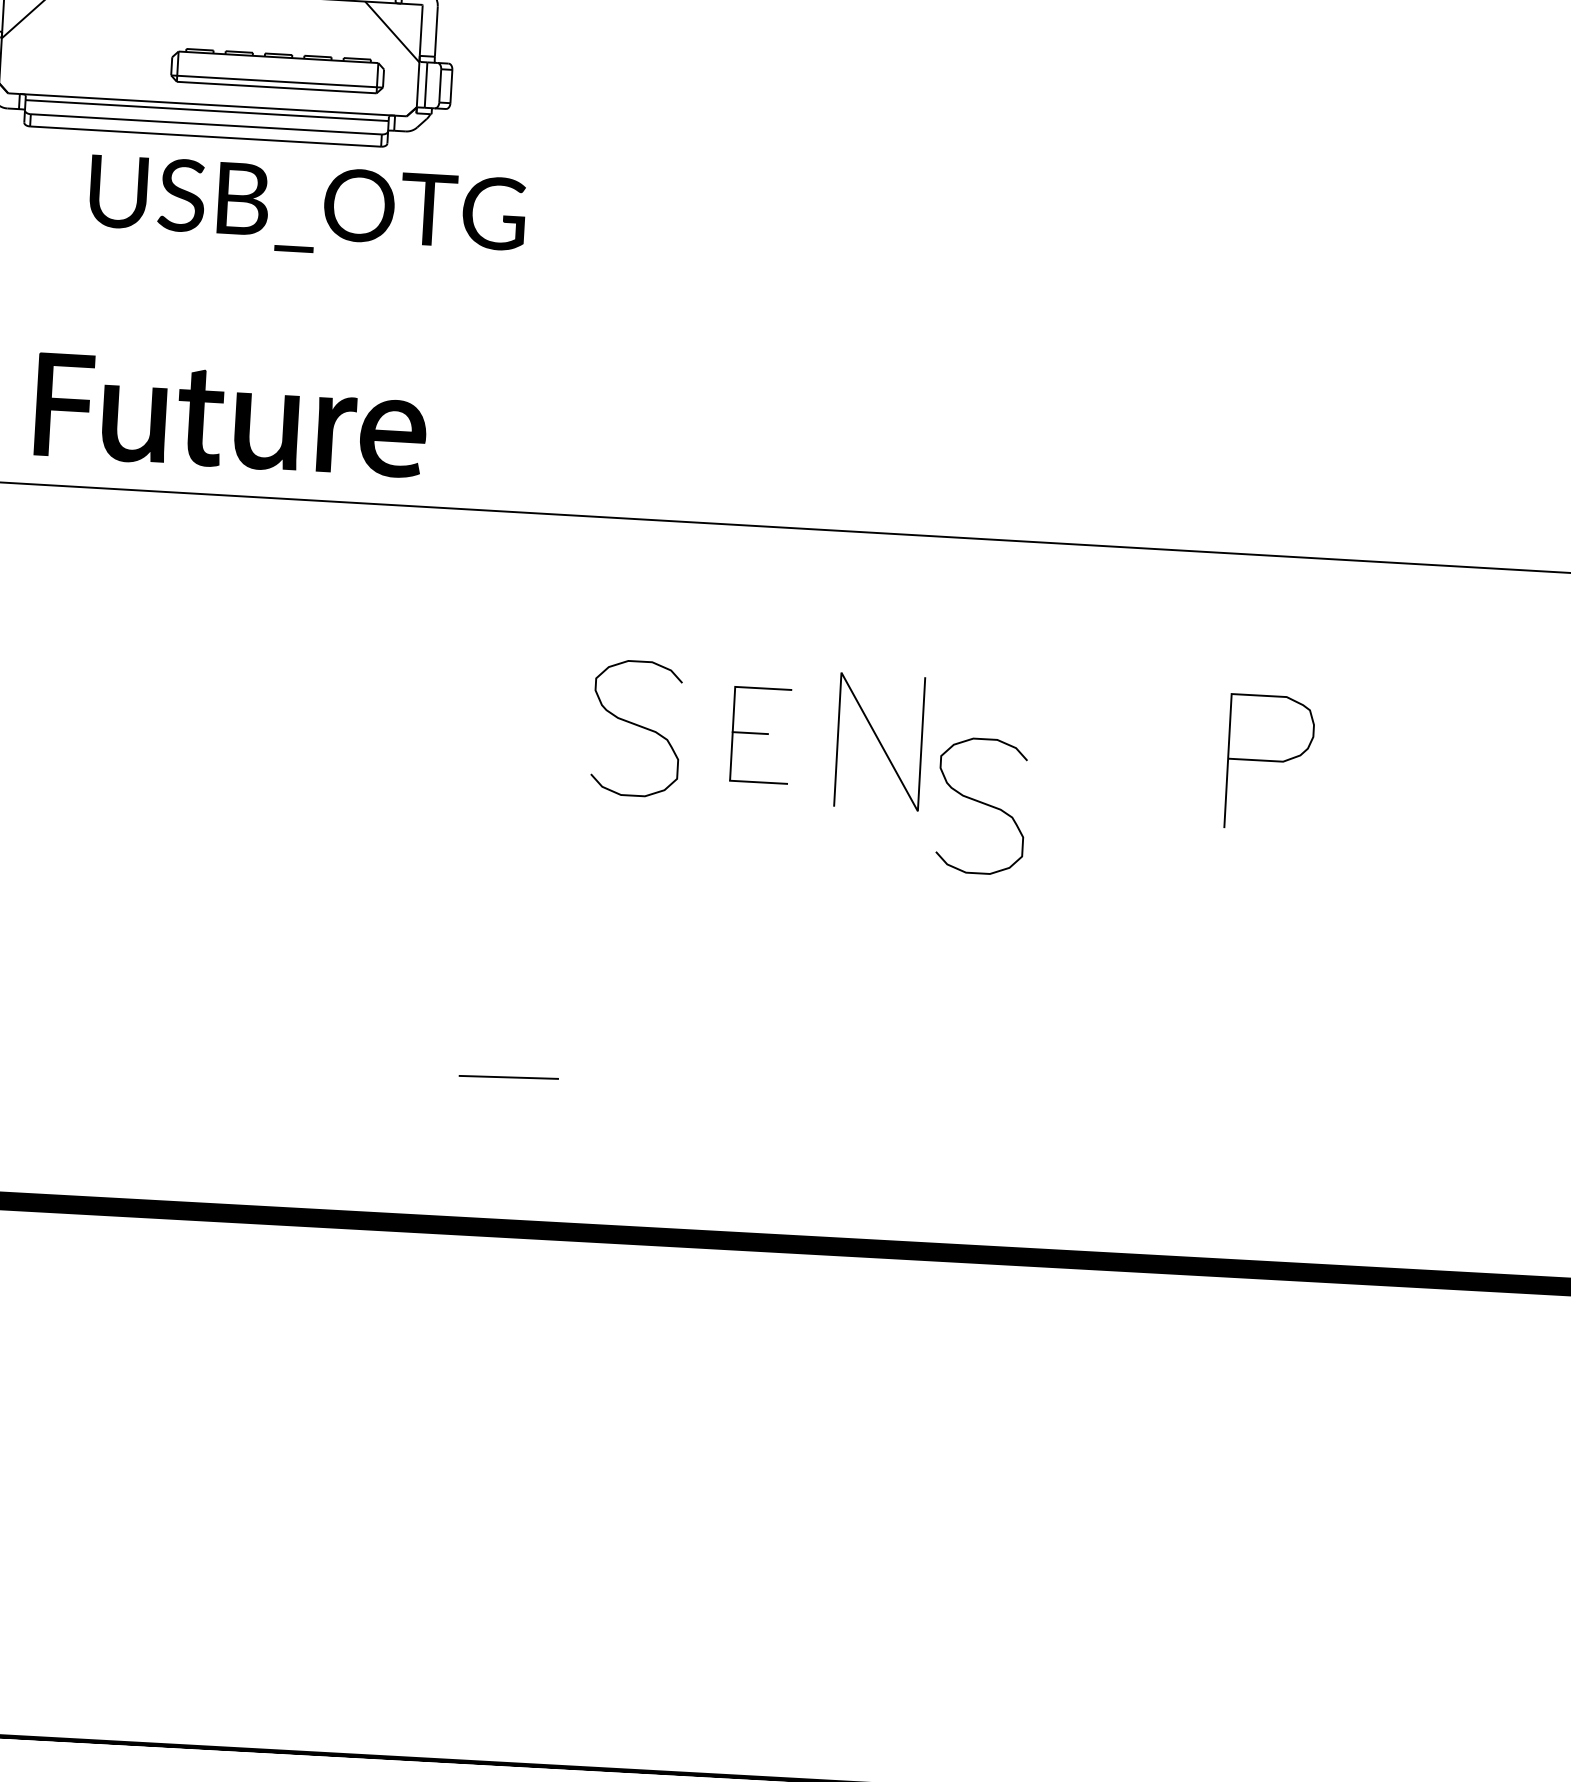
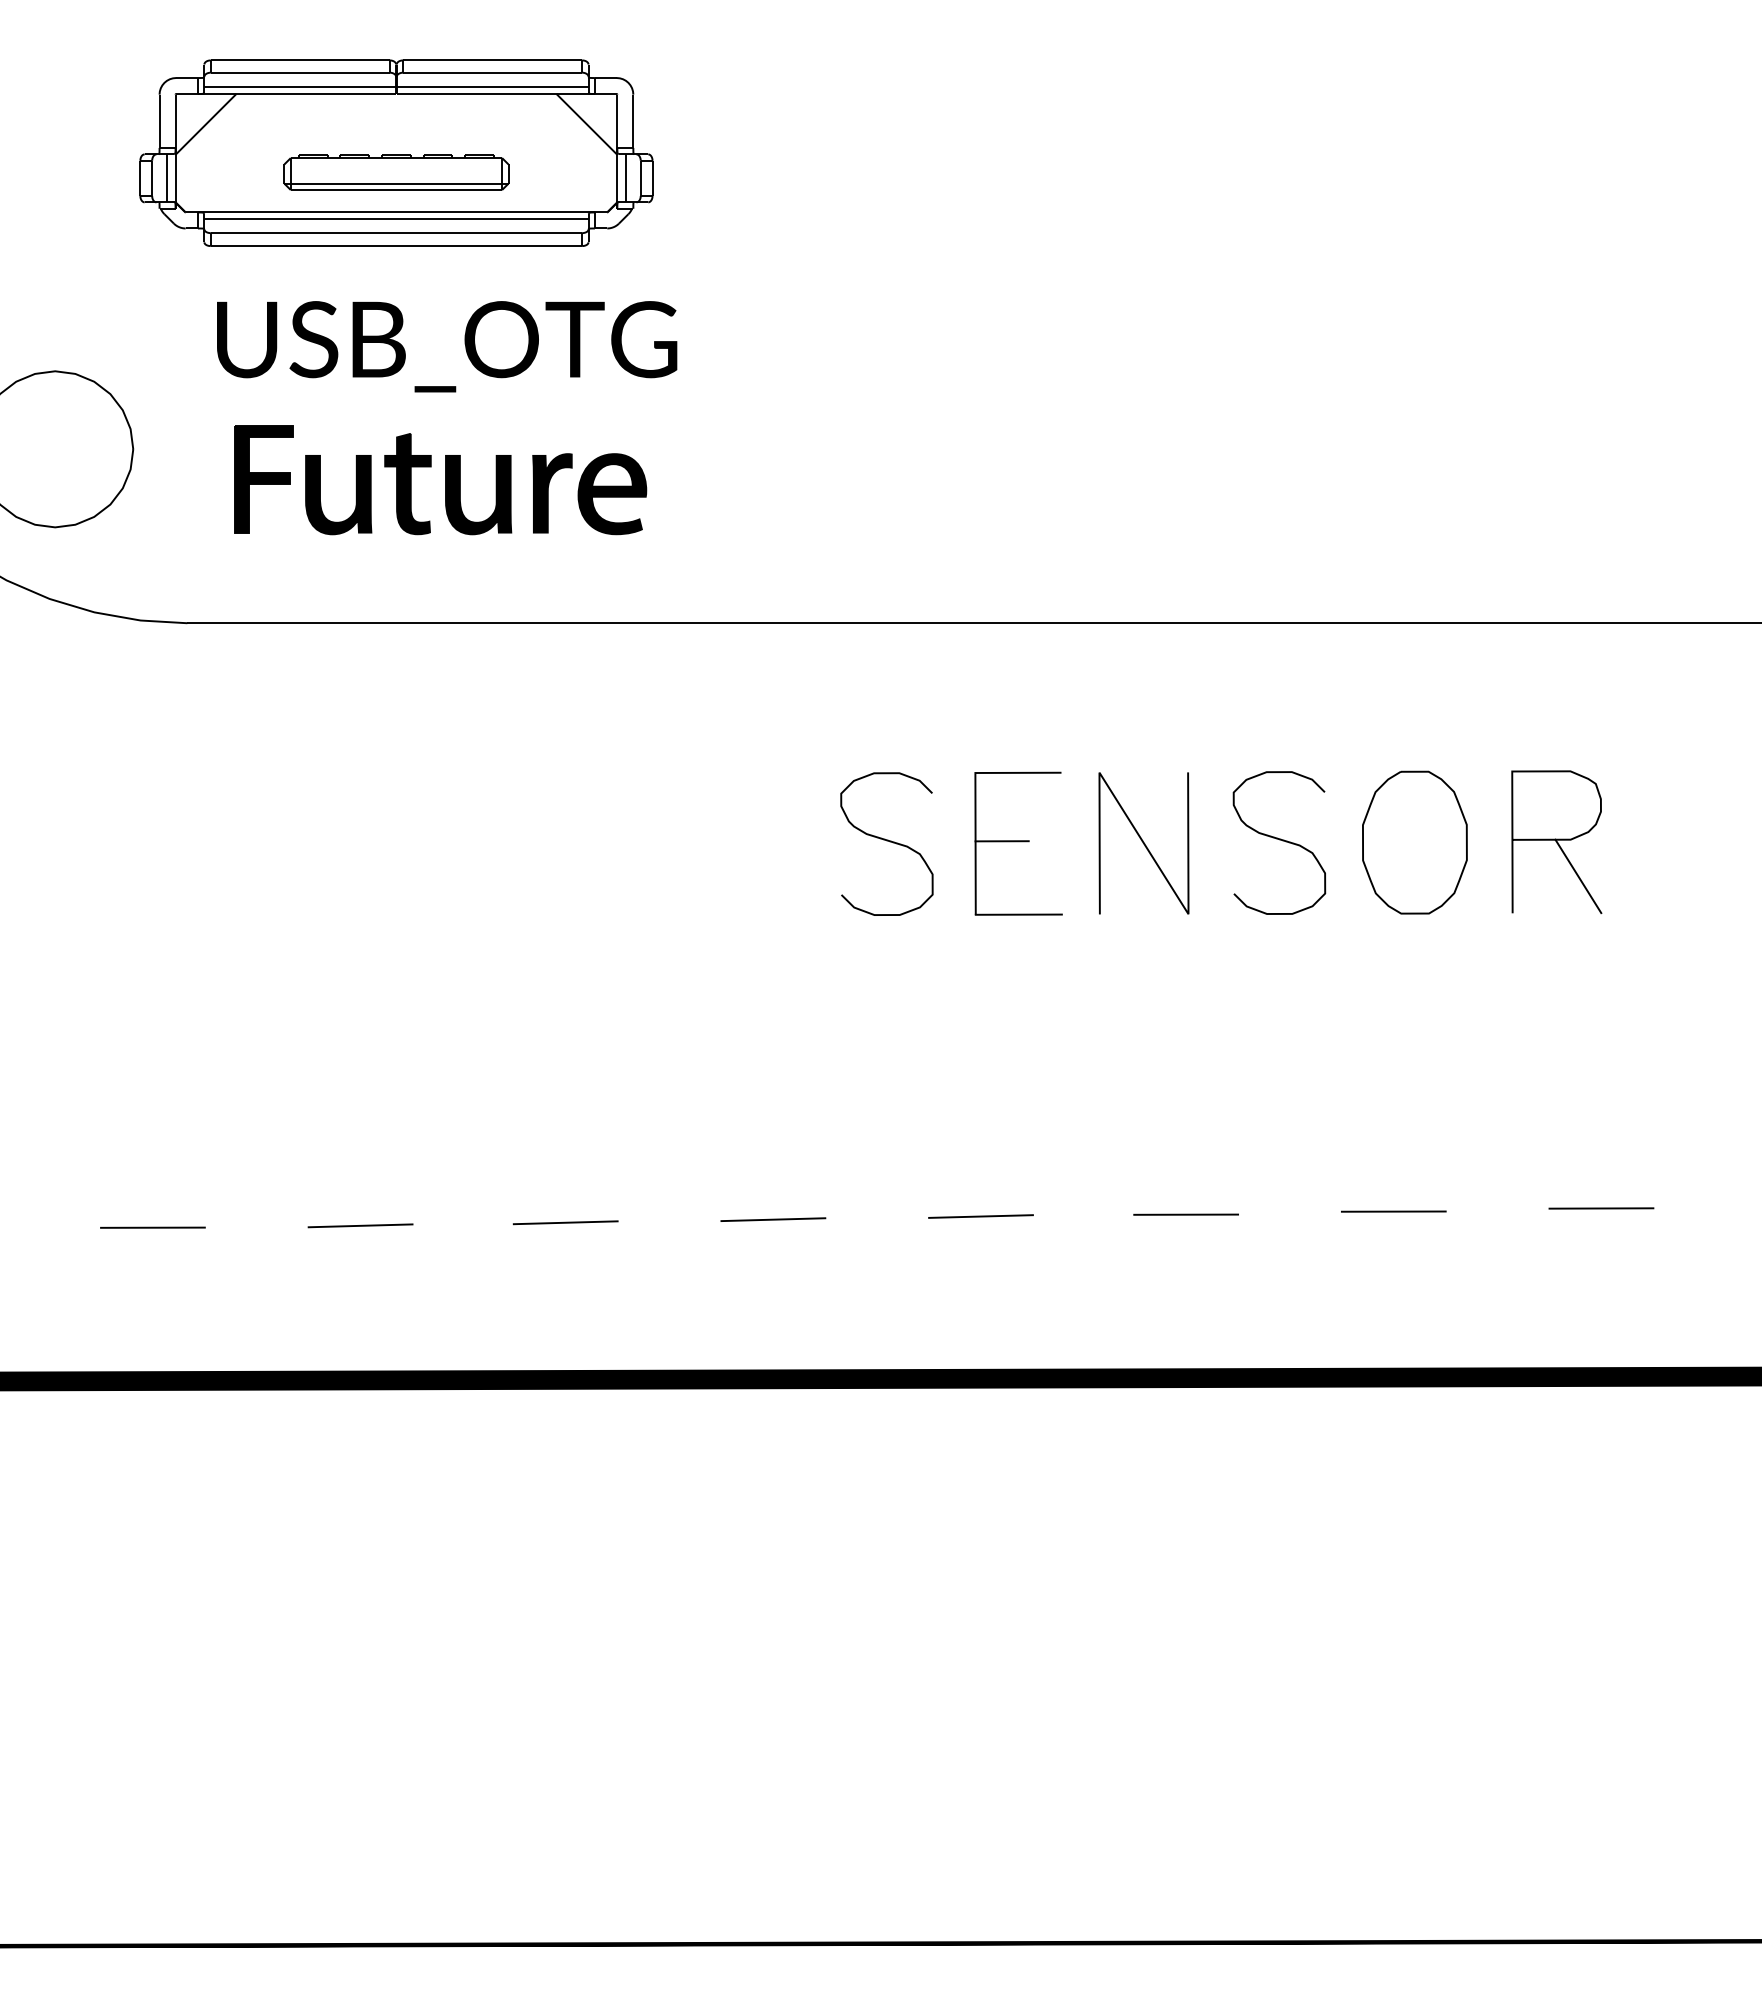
part: (277, 70) -> (396, 172), moved
text: (307, 209) -> (447, 346), moved
part: (231, 416) -> (440, 480), moved
part: (761, 735) -> (1018, 843), size x1.43
part: (1135, 755) -> (1414, 842), added
line: (1288, 796) -> (1578, 876), added
curve: (981, 803) -> (1279, 840), moved
line: (118, 1060) -> (360, 1225), added
line: (312, 1068) -> (565, 1222), added
line: (704, 1085) -> (980, 1216), added
line: (899, 1095) -> (1186, 1214), added
line: (1095, 1103) -> (1393, 1211), added
line: (1292, 1111) -> (1601, 1208), added

